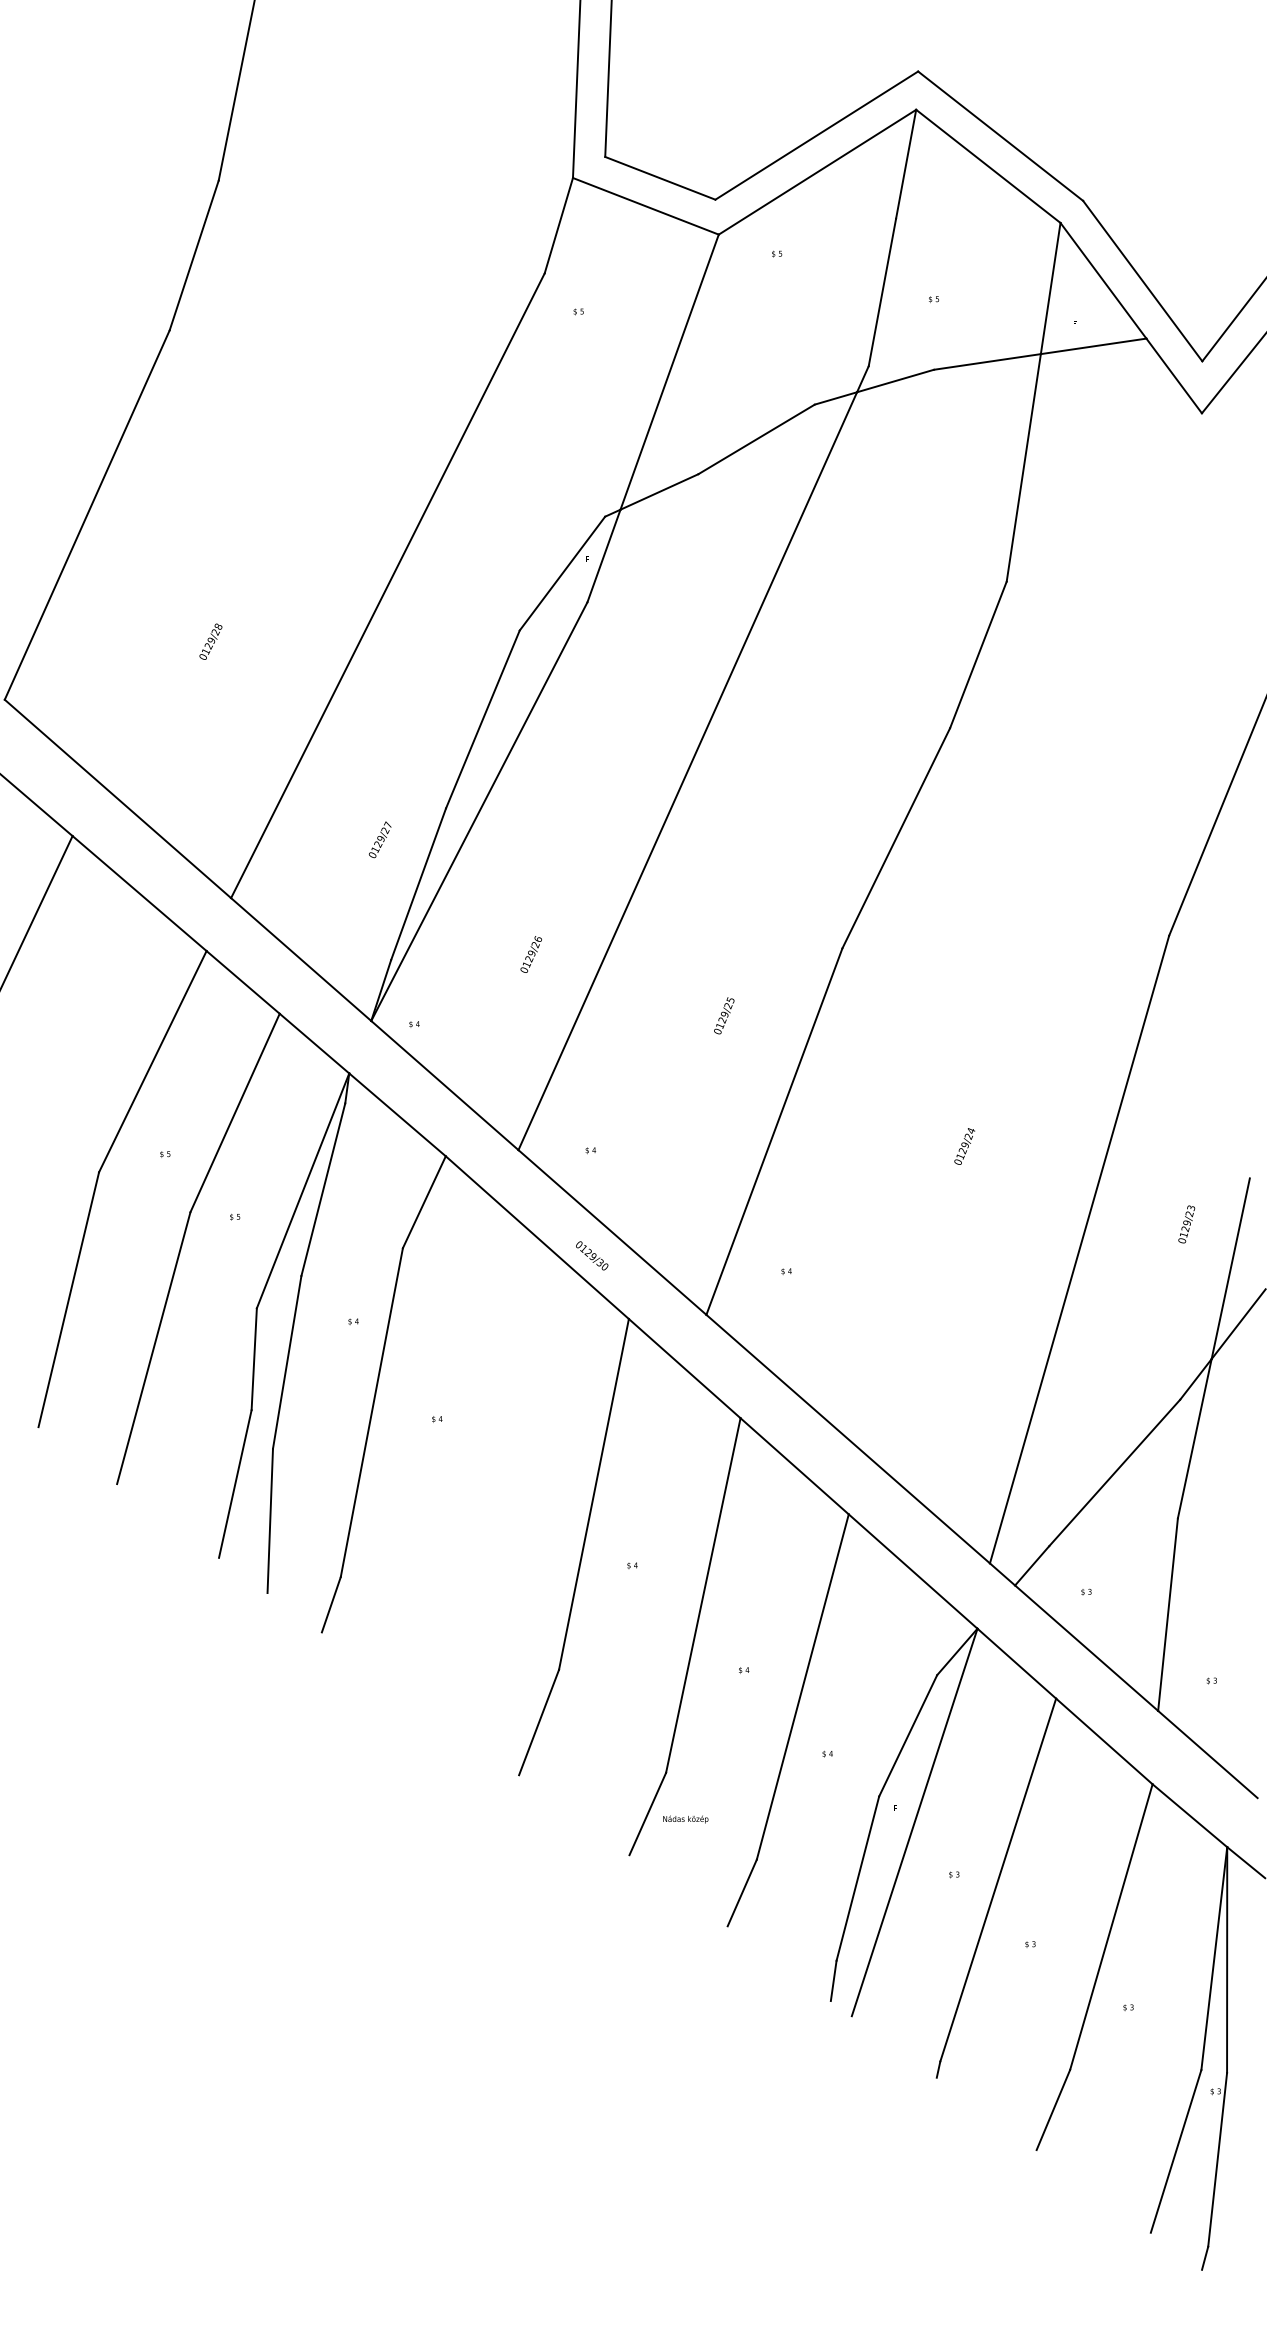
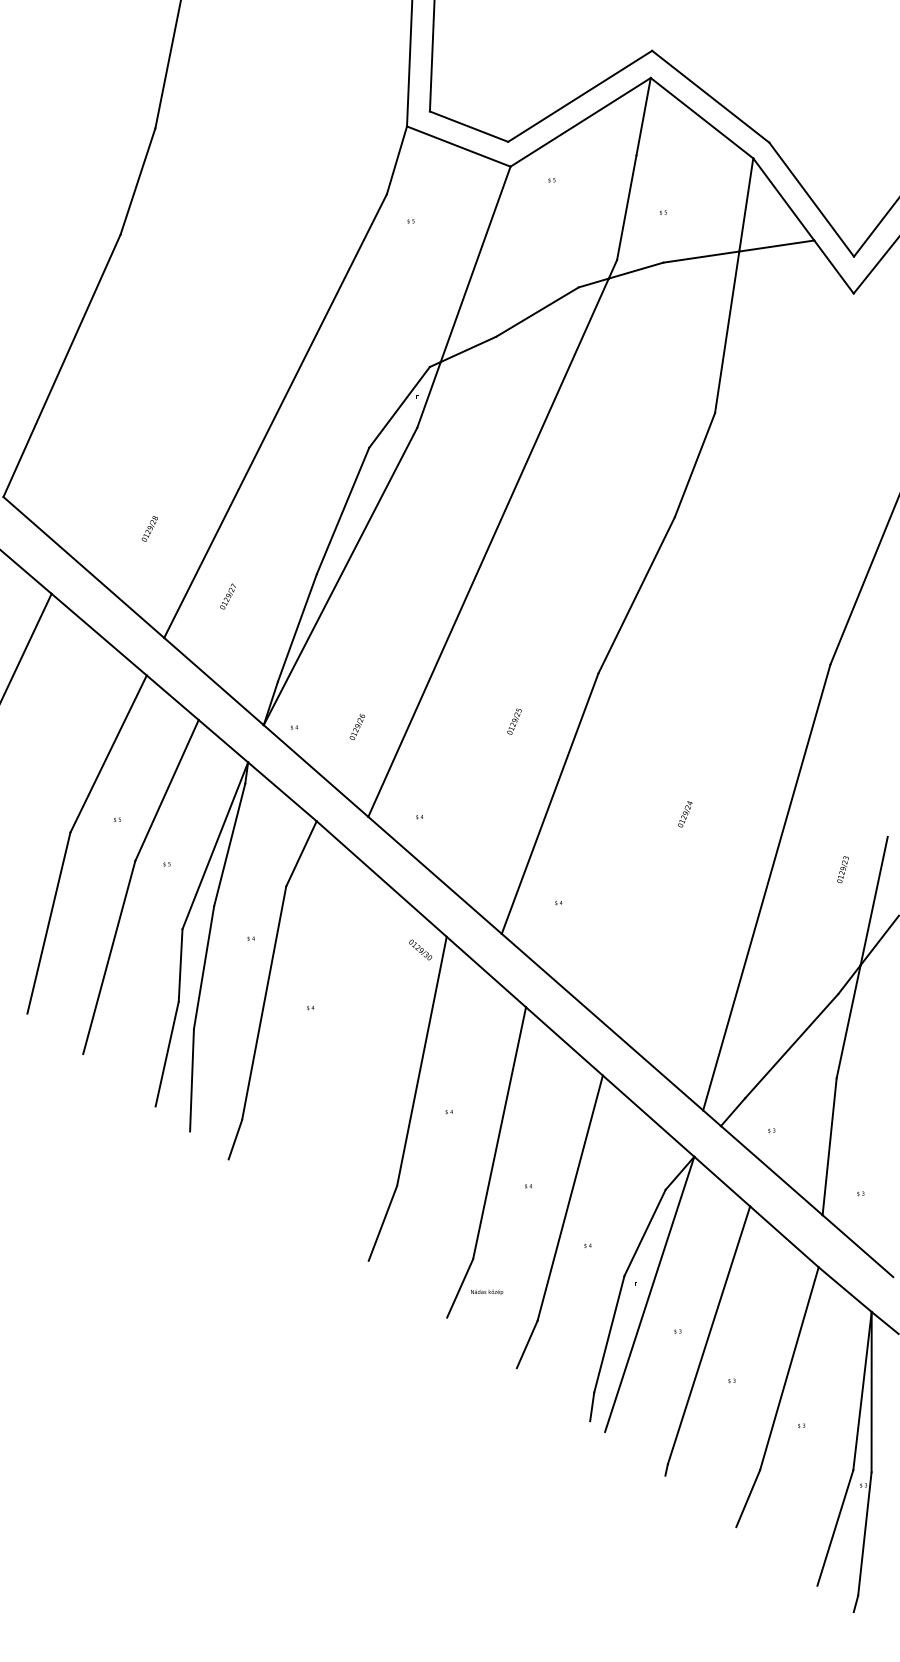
text: (210, 641) -> (149, 528), moved
text: (379, 839) -> (227, 596), moved
text: (530, 953) -> (356, 726), moved
text: (591, 1255) -> (420, 949), moved

